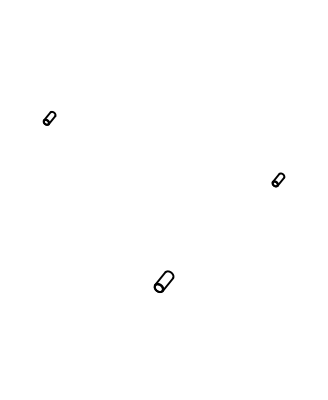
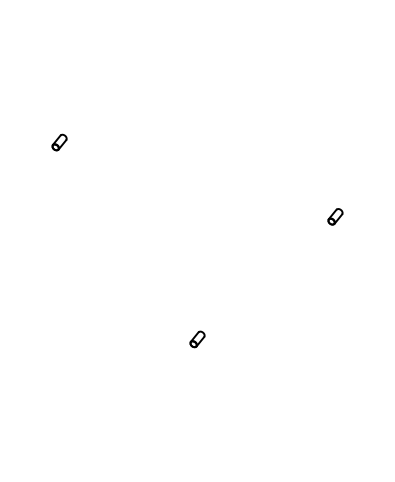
part: (163, 281) -> (196, 339), size x0.62

